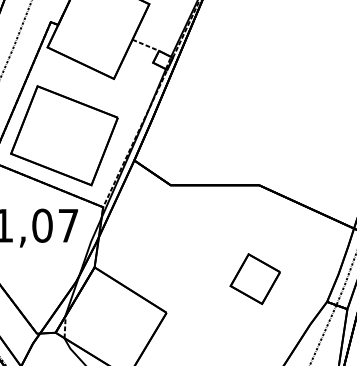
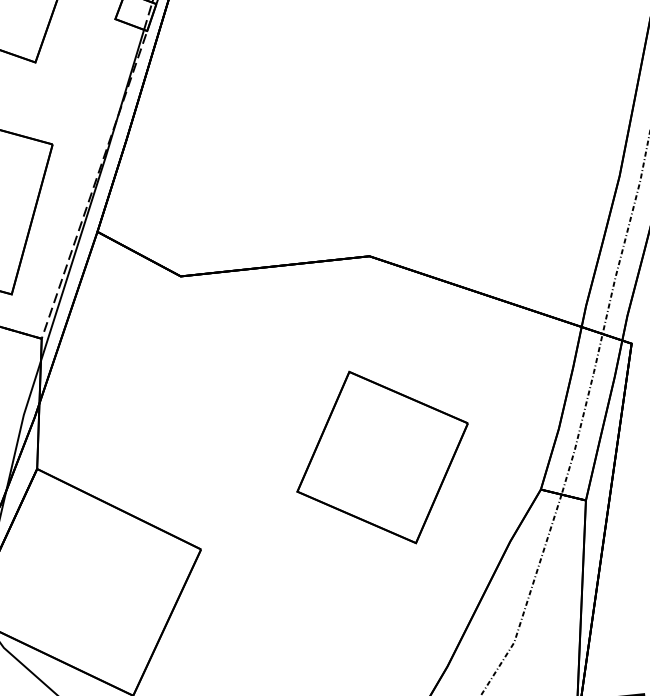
part: (255, 278) -> (382, 455), size x1.67

